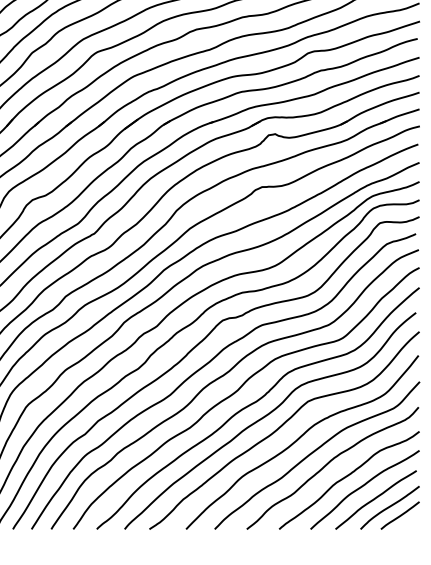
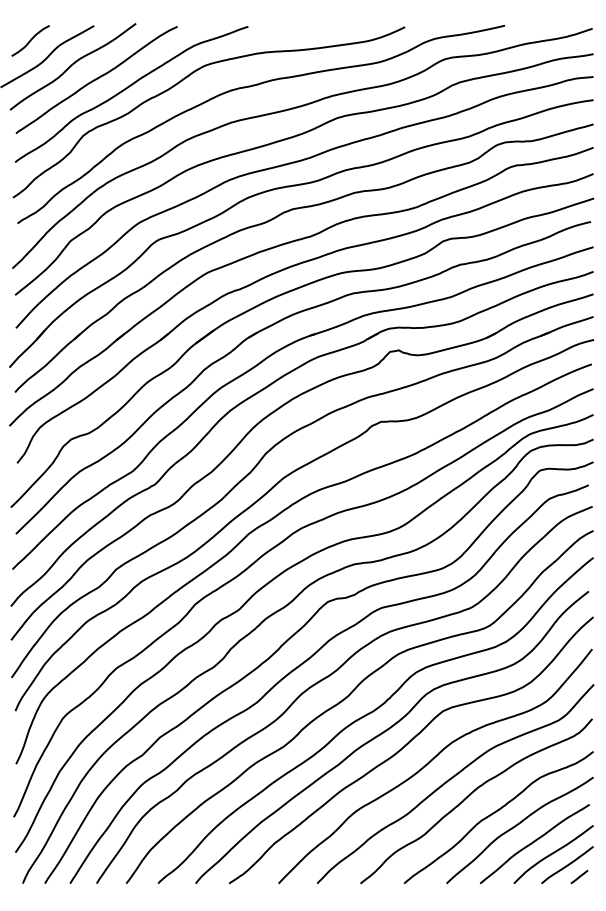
line: (409, 524) -> (579, 876), added

